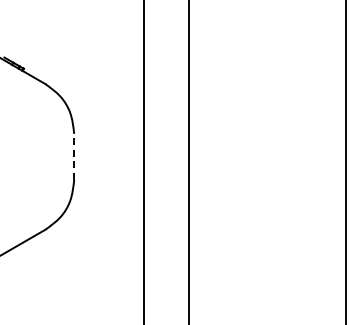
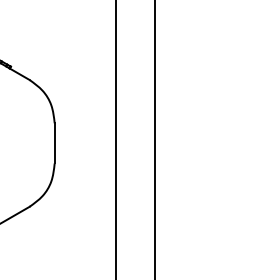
line: (74, 156) -> (54, 143), dashed -> solid

